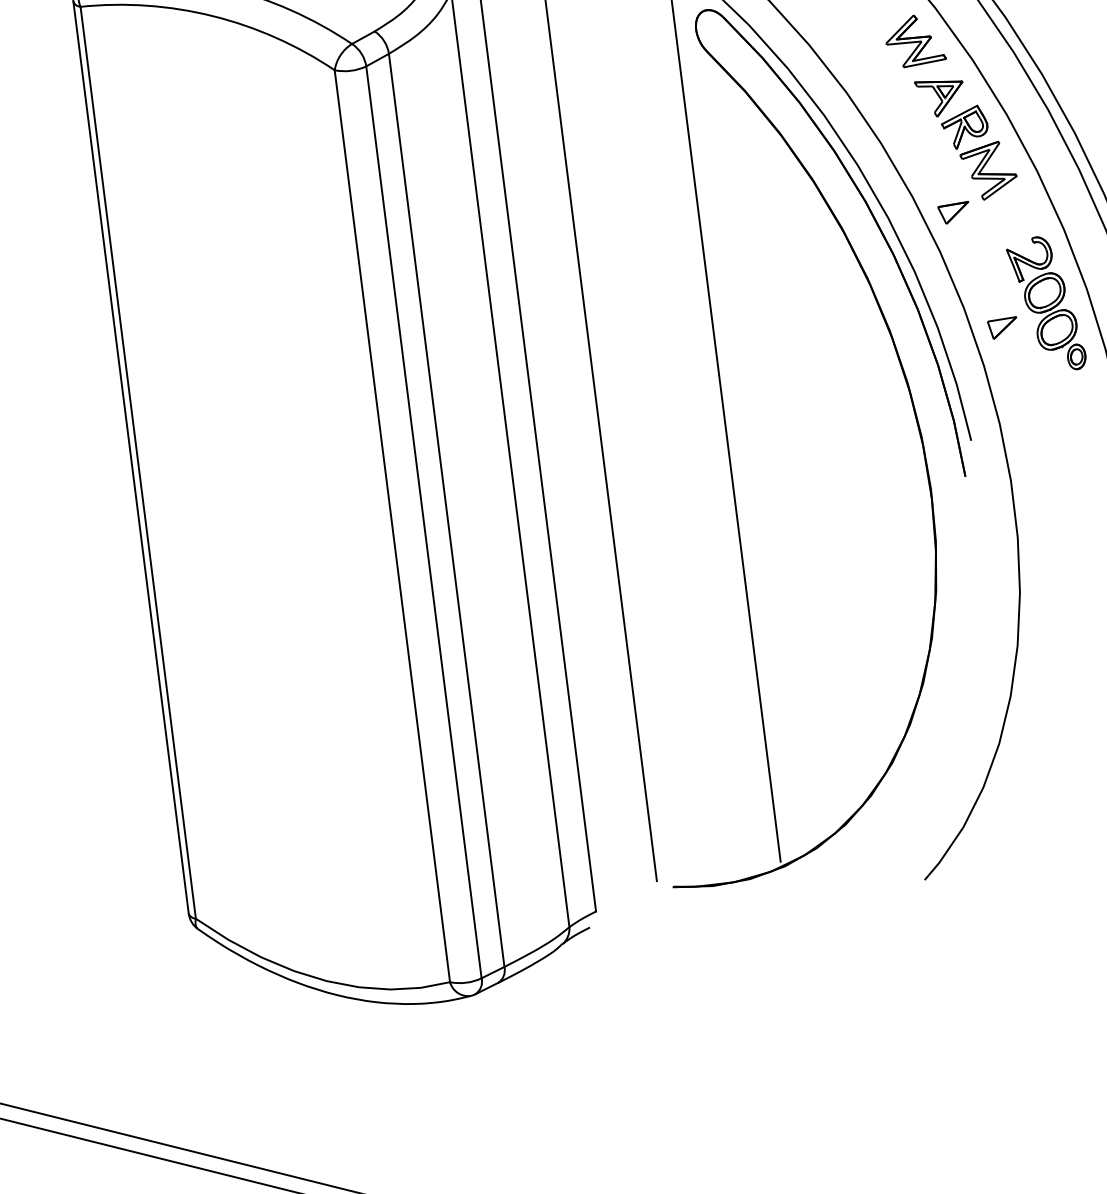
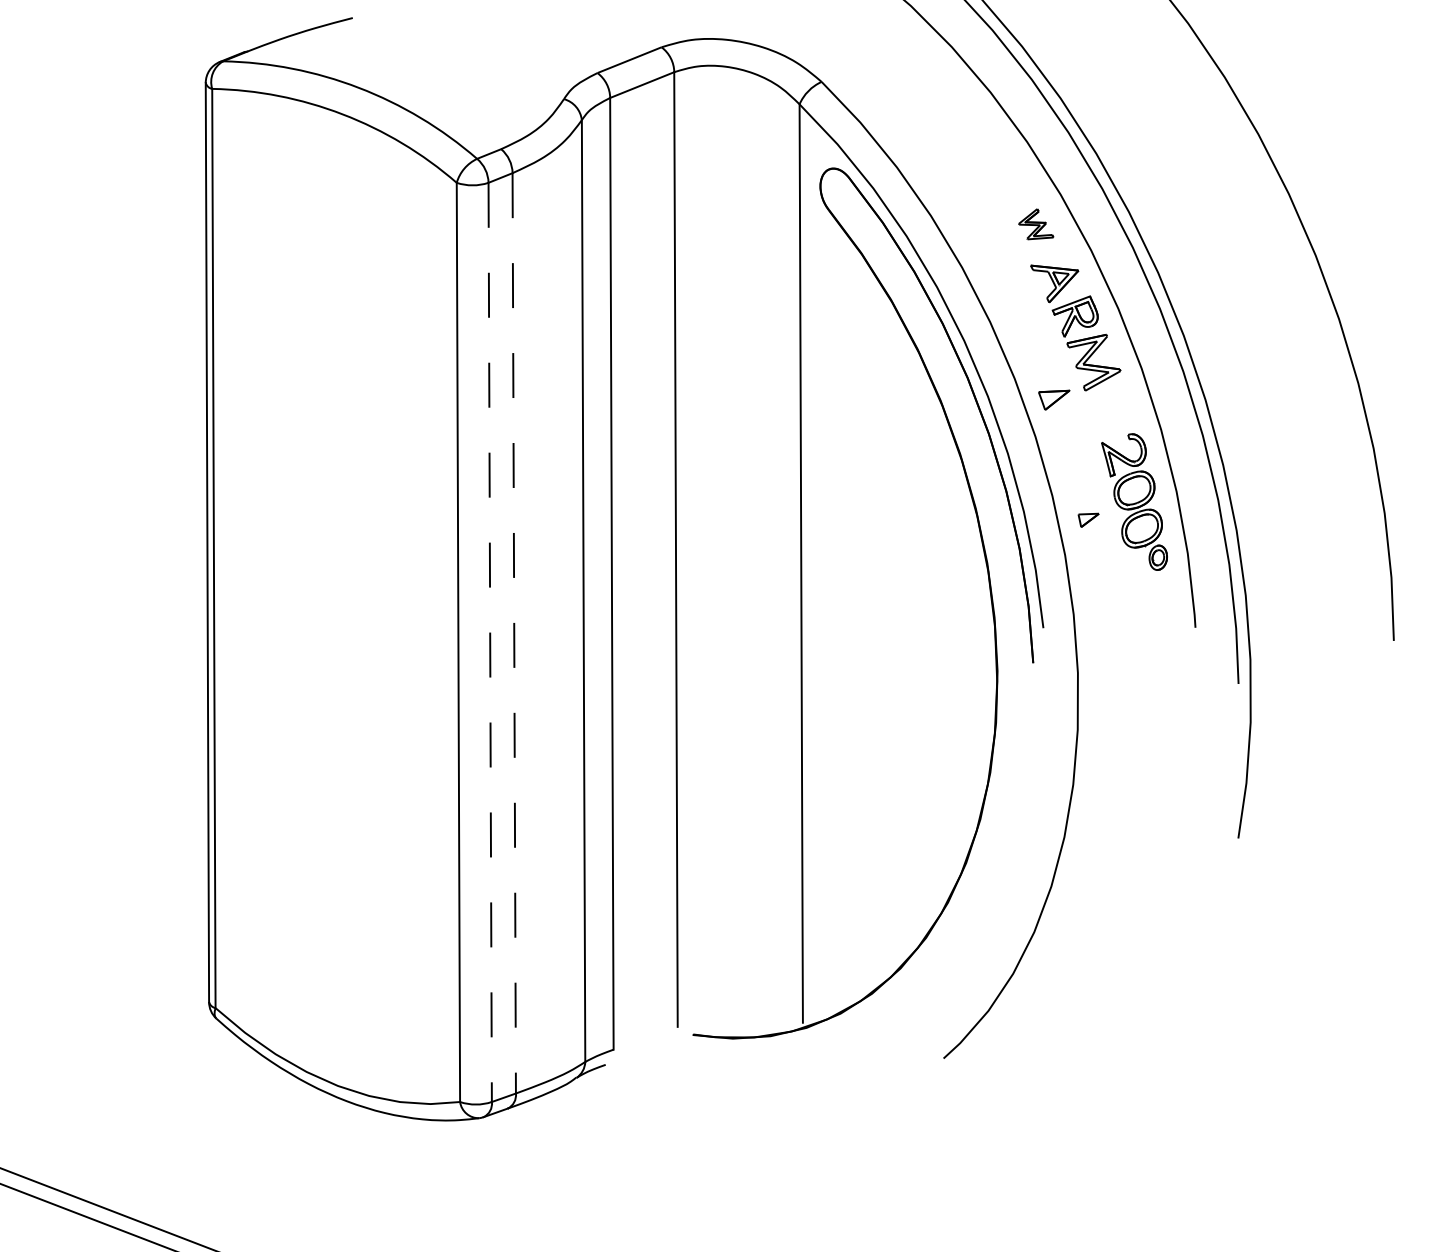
part: (914, 41) -> (1035, 224), size x0.6
part: (1002, 328) -> (1088, 520), size x0.7
line: (446, 510) -> (514, 633), solid -> dashed
line: (424, 522) -> (490, 642), solid -> dashed

